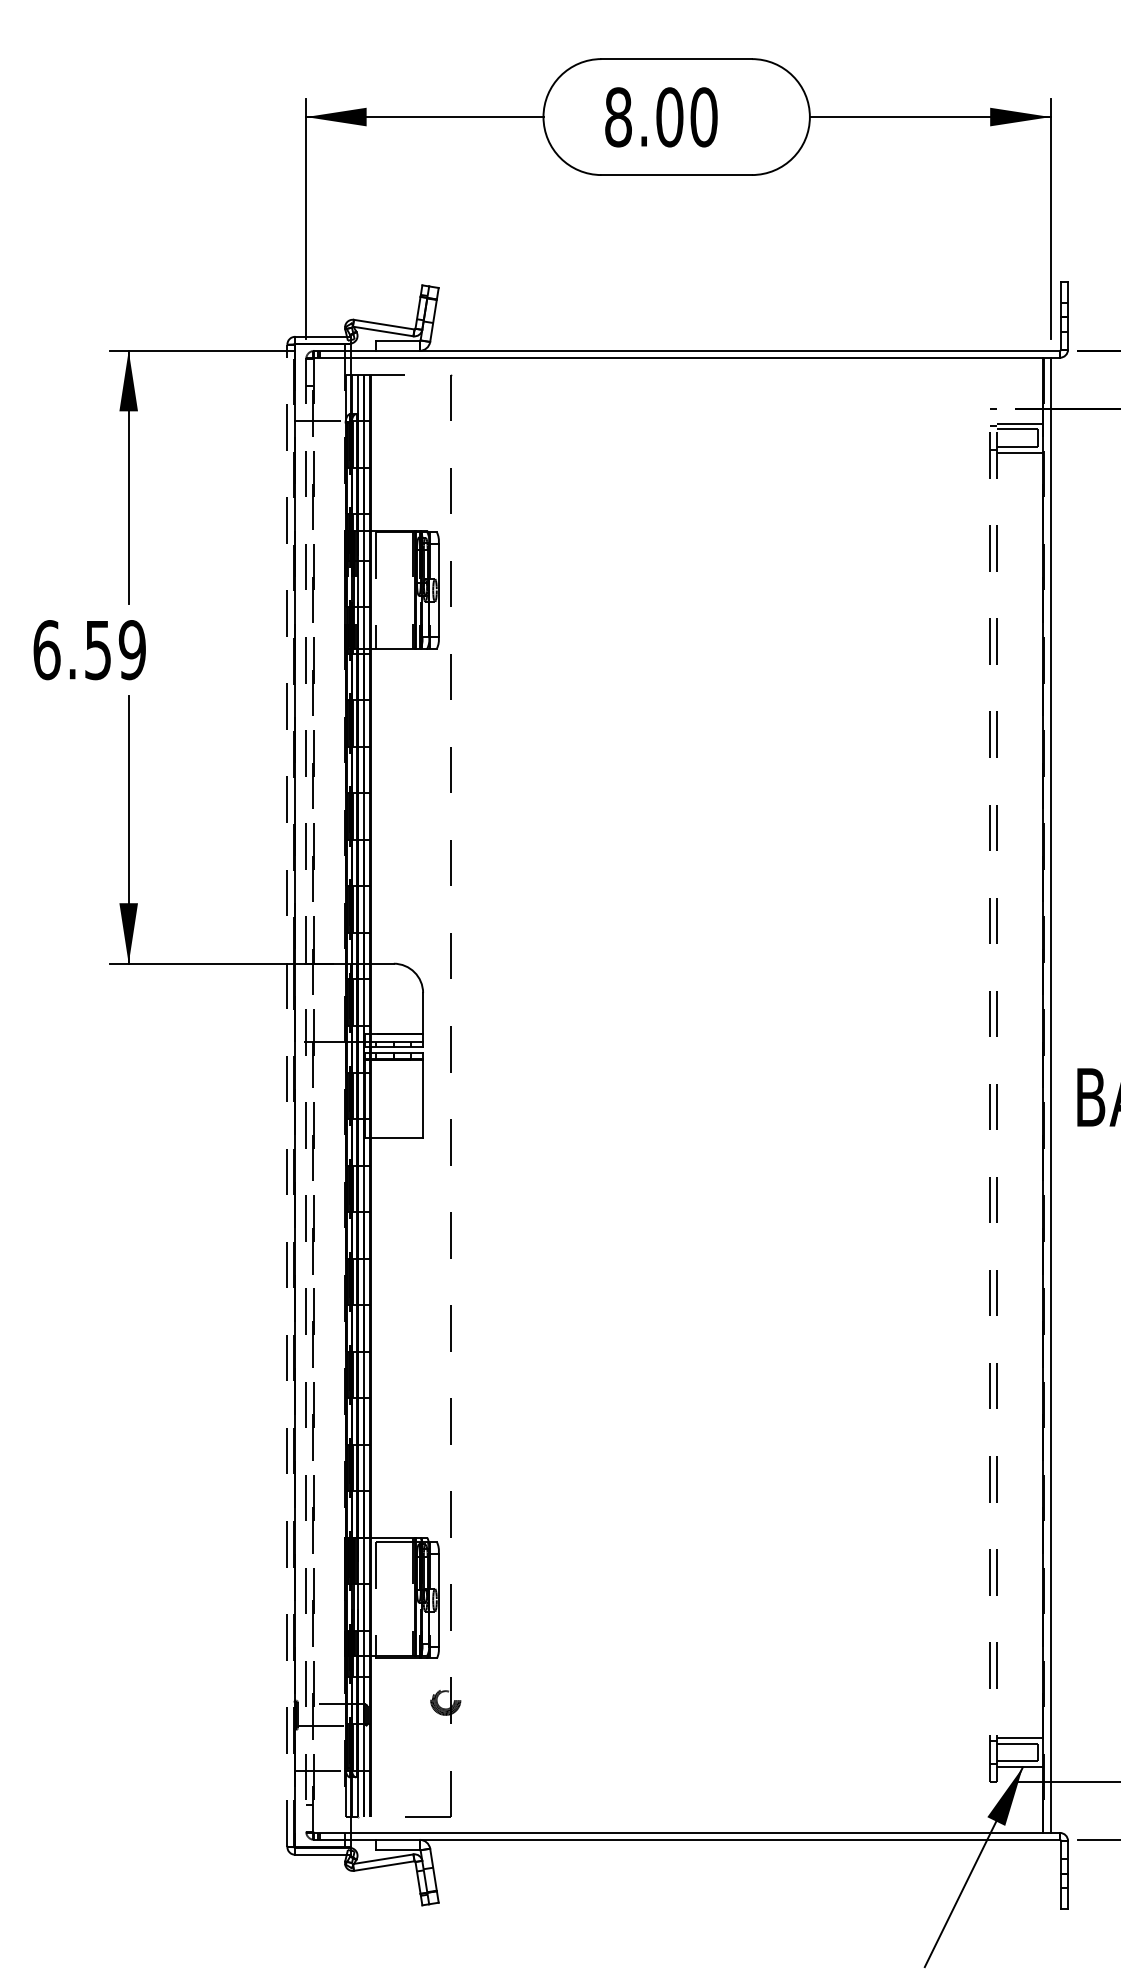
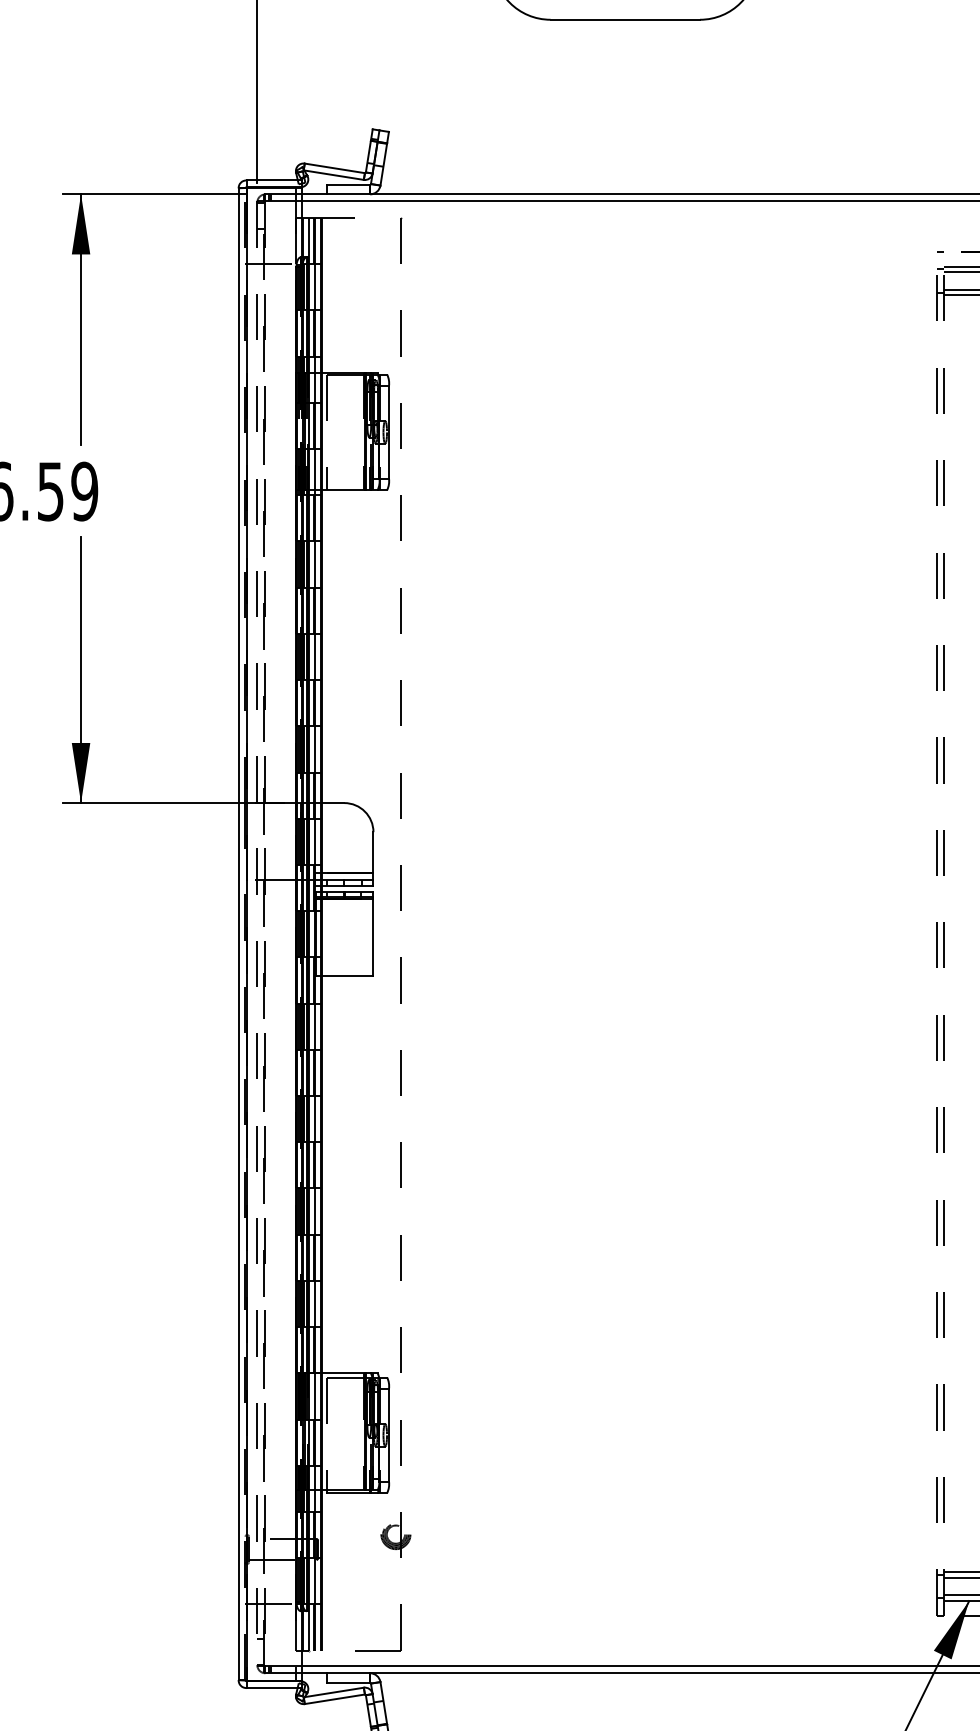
line: (287, 1095) -> (238, 933), dashed -> solid

